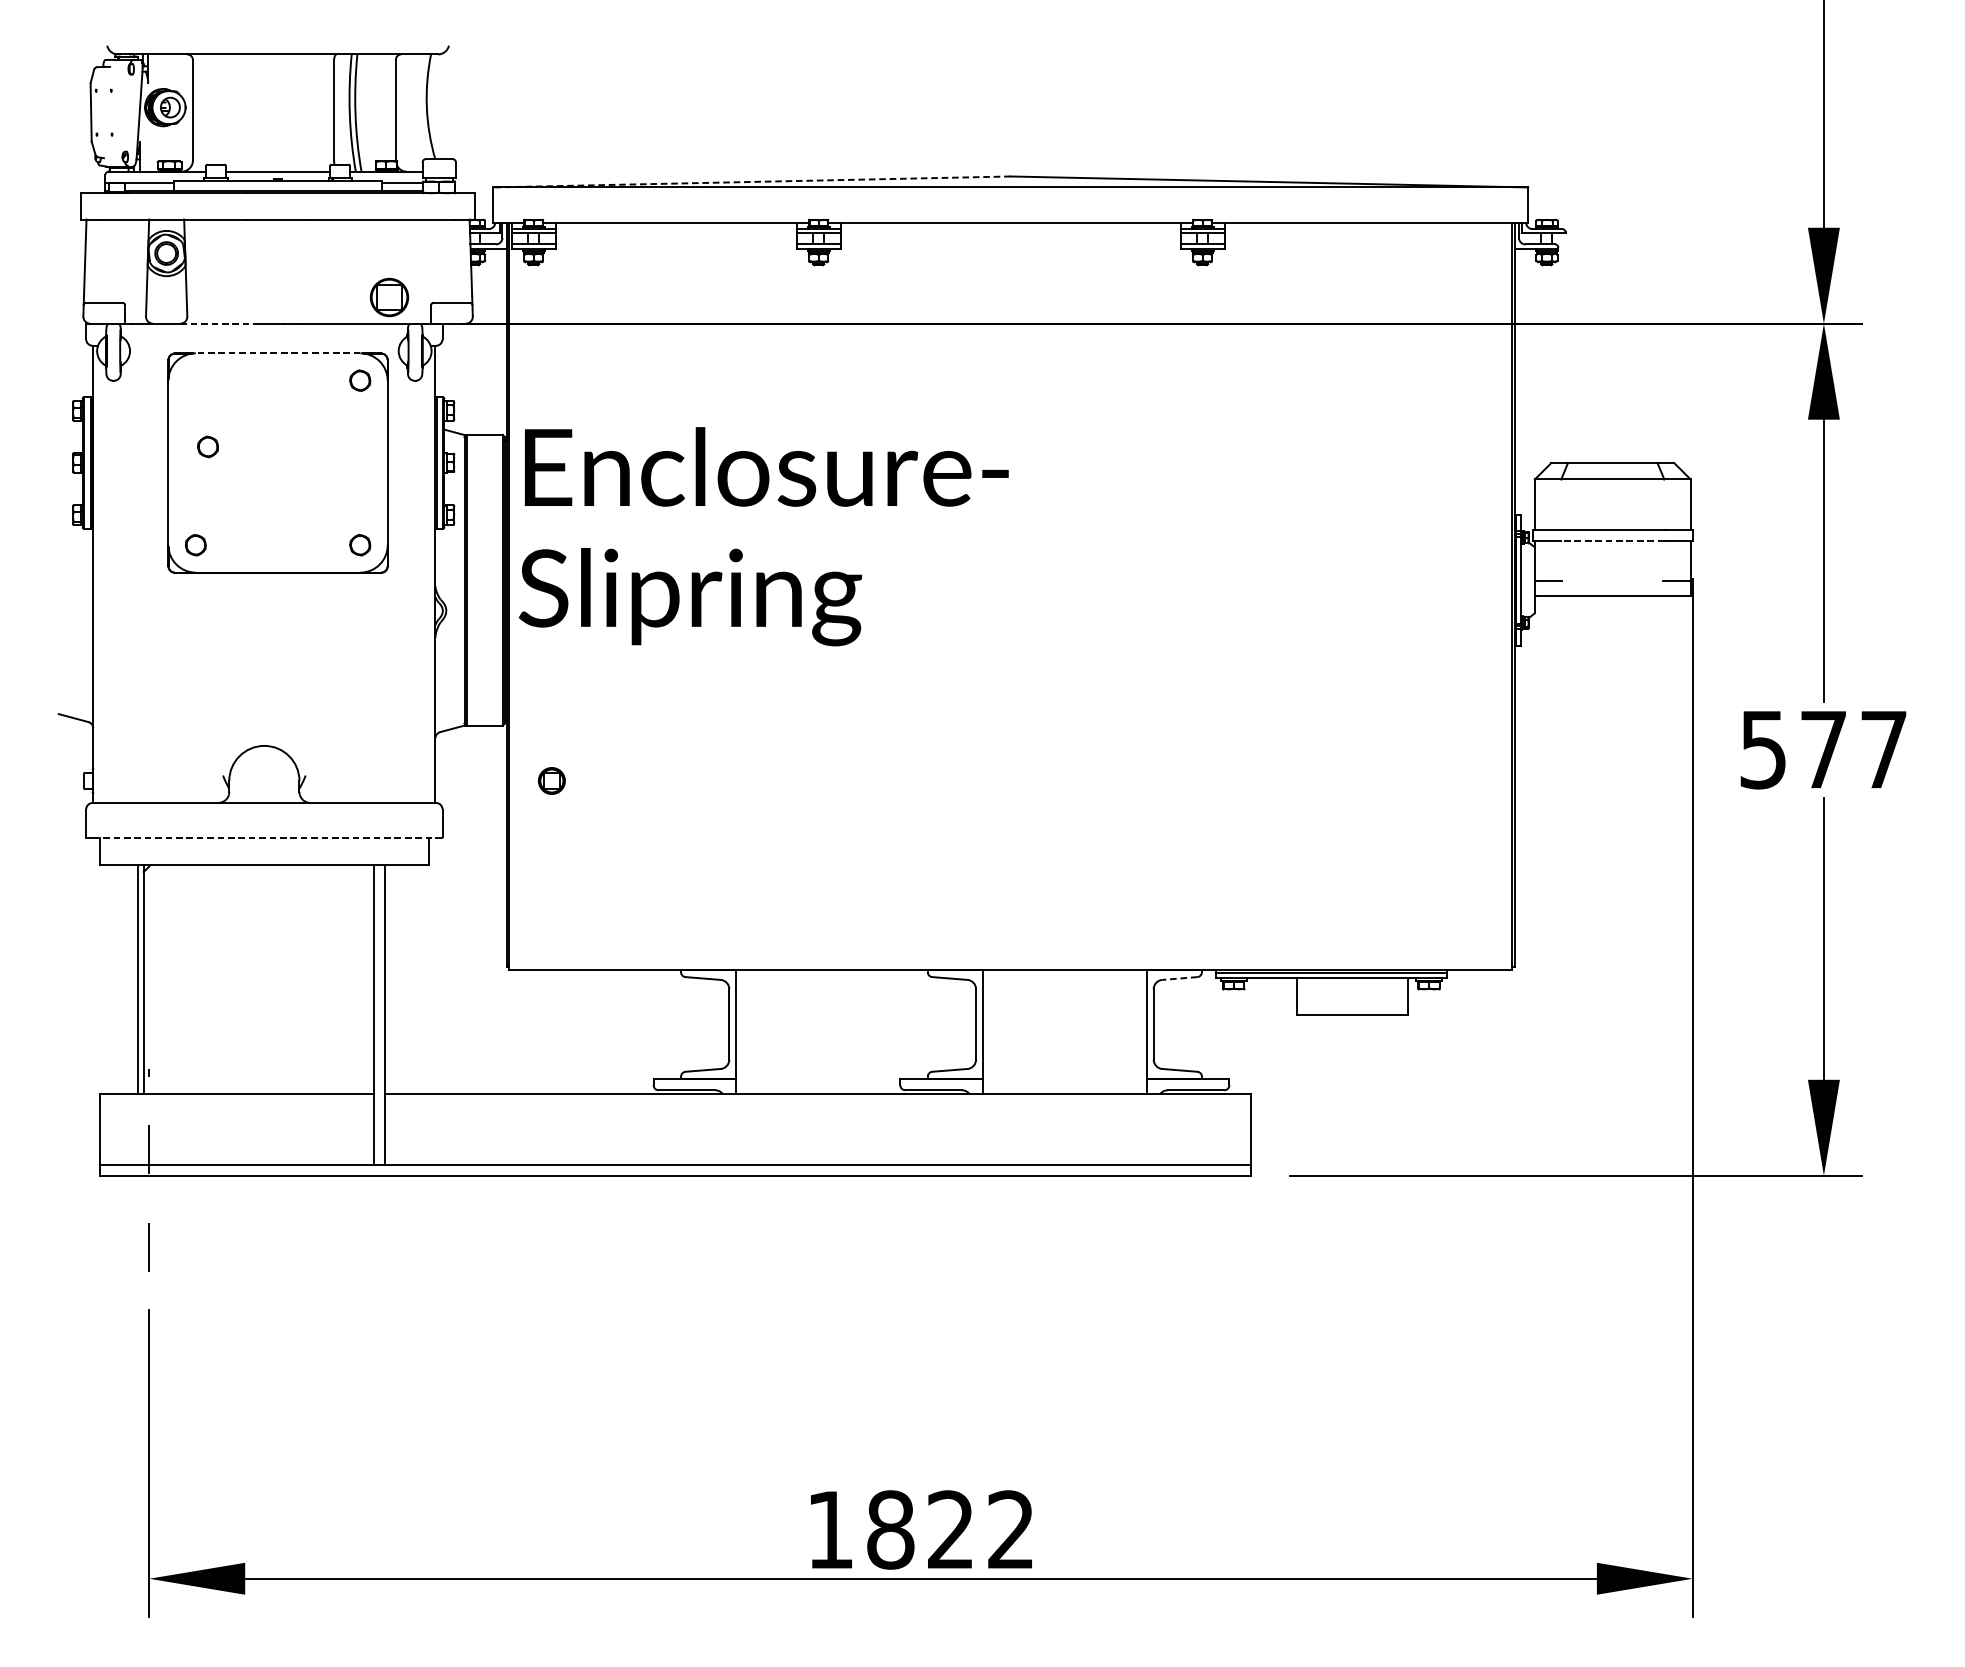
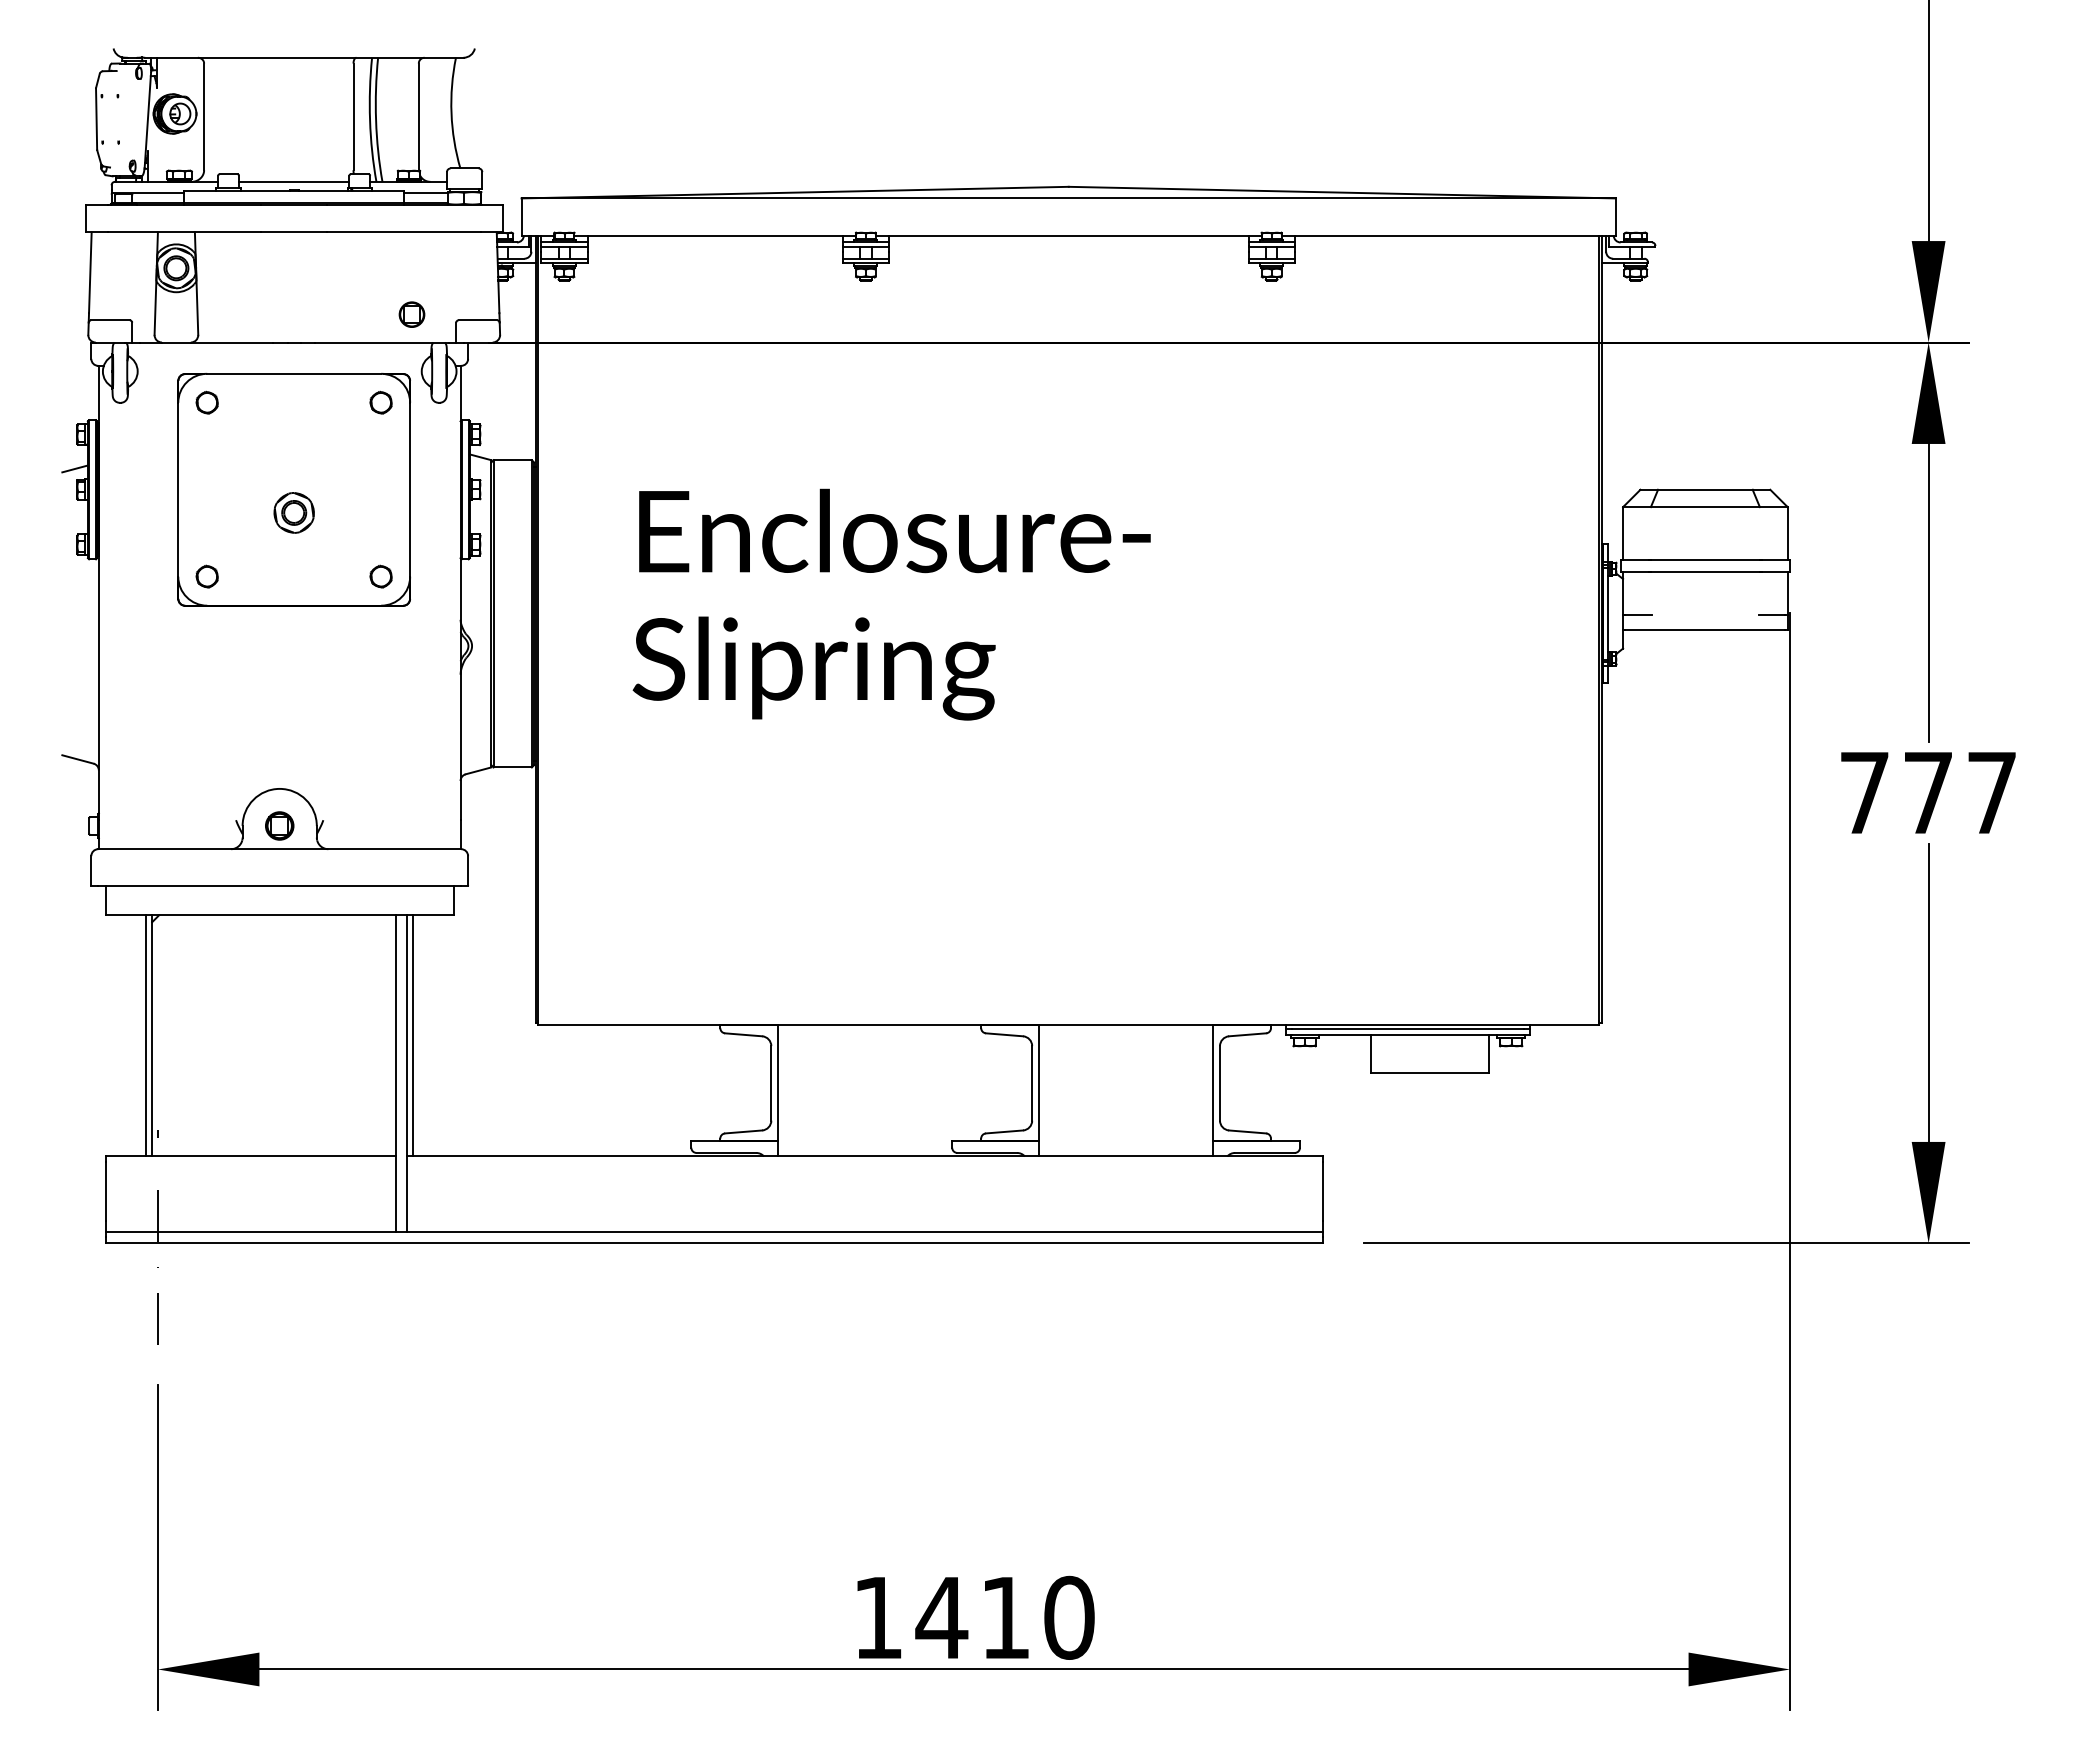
line: (752, 181) -> (795, 192), dashed -> solid
part: (389, 297) -> (411, 314), size x0.62
line: (219, 323) -> (232, 342), dashed -> solid
line: (278, 353) -> (294, 373), dashed -> solid
line: (70, 442) -> (74, 468), added
part: (207, 446) -> (206, 402), moved
part: (277, 484) -> (293, 512), added
text: (763, 536) -> (891, 604), moved
line: (1611, 541) -> (1704, 572), dashed -> solid
text: (1763, 750) -> (1864, 793), 577 -> 777
part: (551, 780) -> (279, 825), moved
line: (265, 838) -> (280, 886), dashed -> solid
line: (1179, 978) -> (1247, 1034), dashed -> solid
line: (390, 979) -> (413, 1035), added
text: (949, 1529) -> (1004, 1617), 1822 -> 1410

